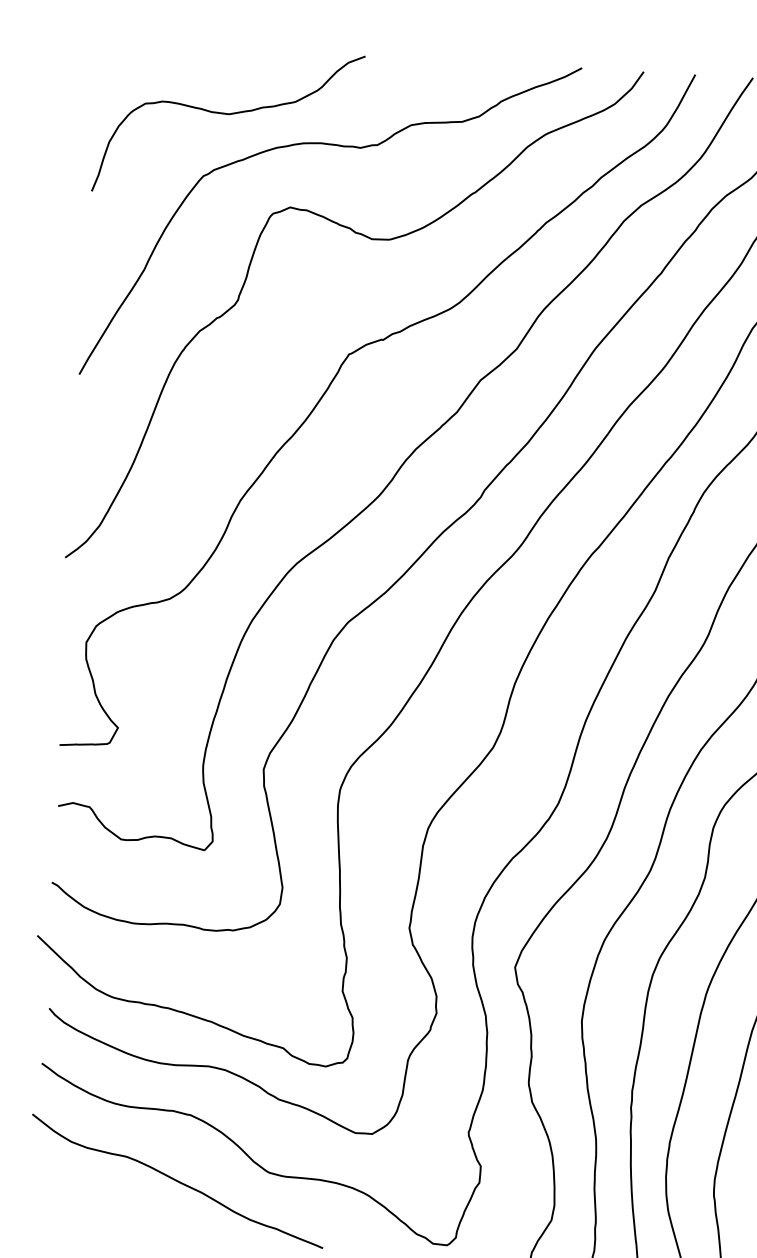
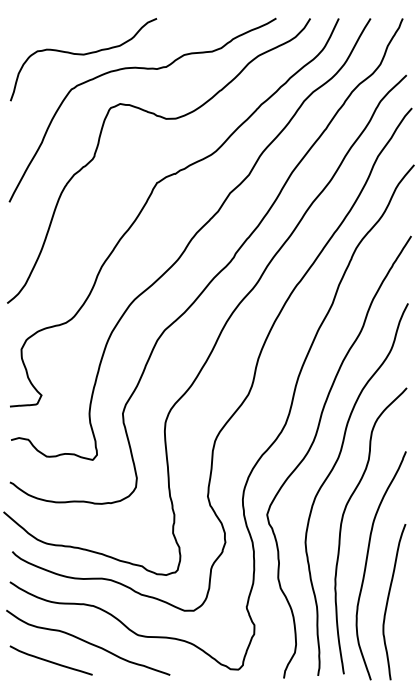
curve: (107, 1209) -> (50, 660), added

